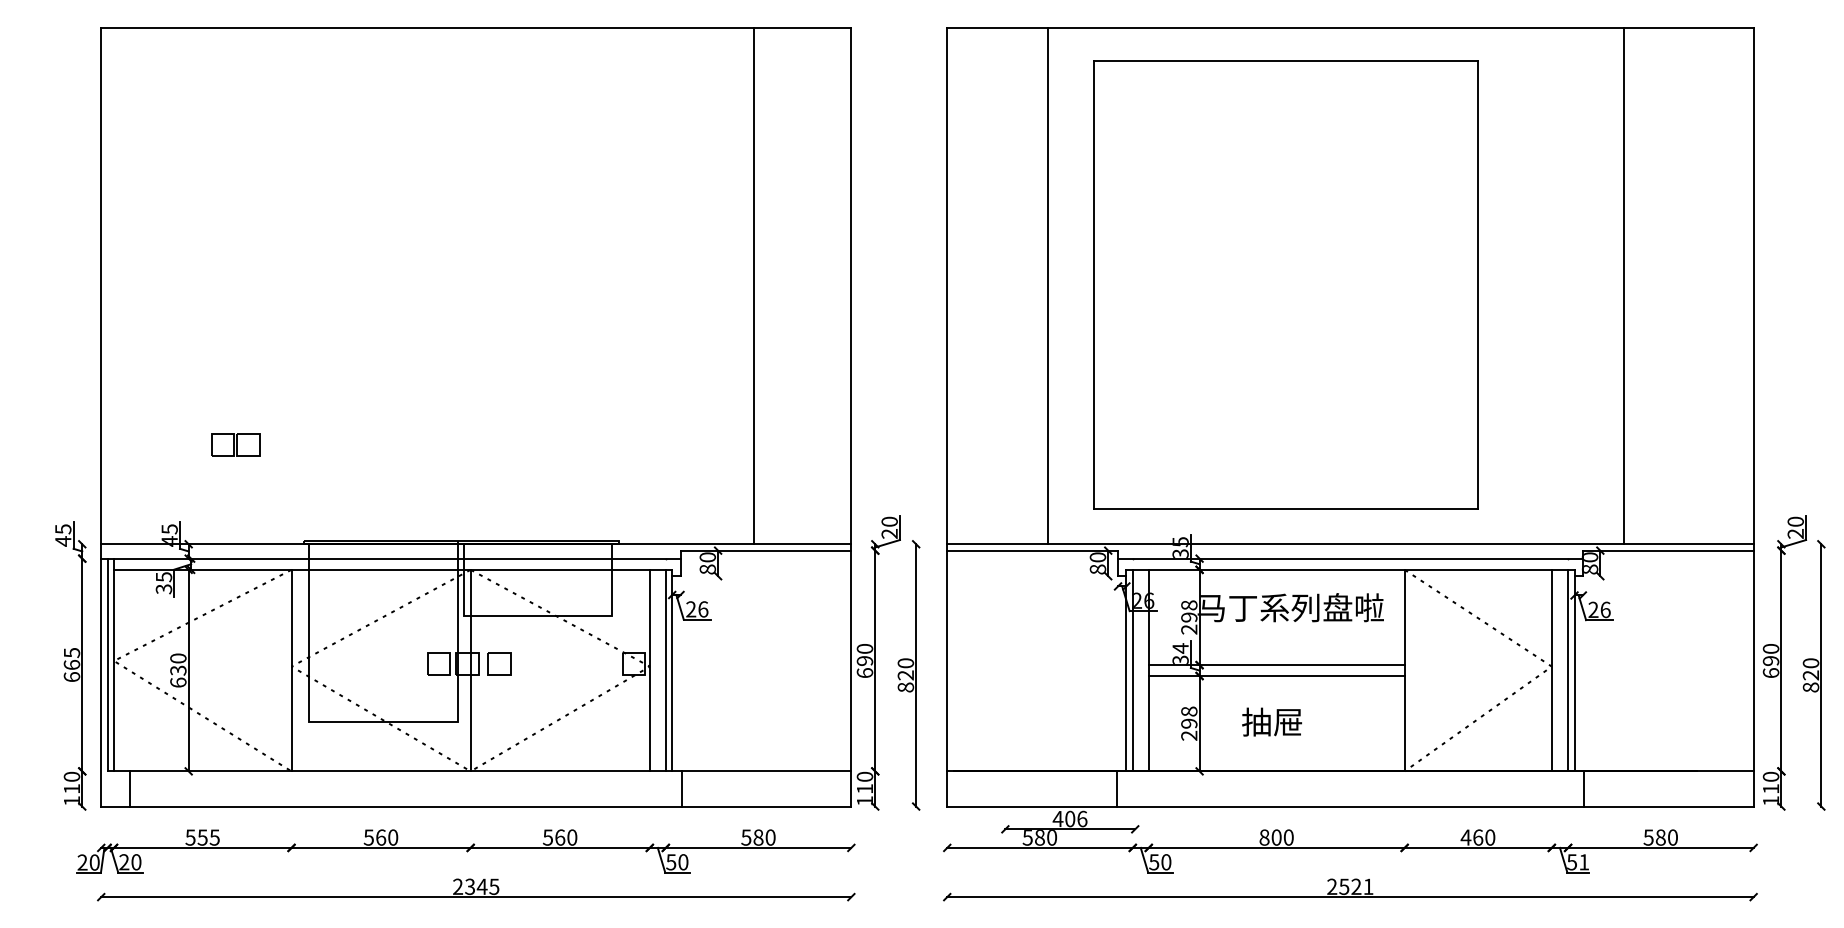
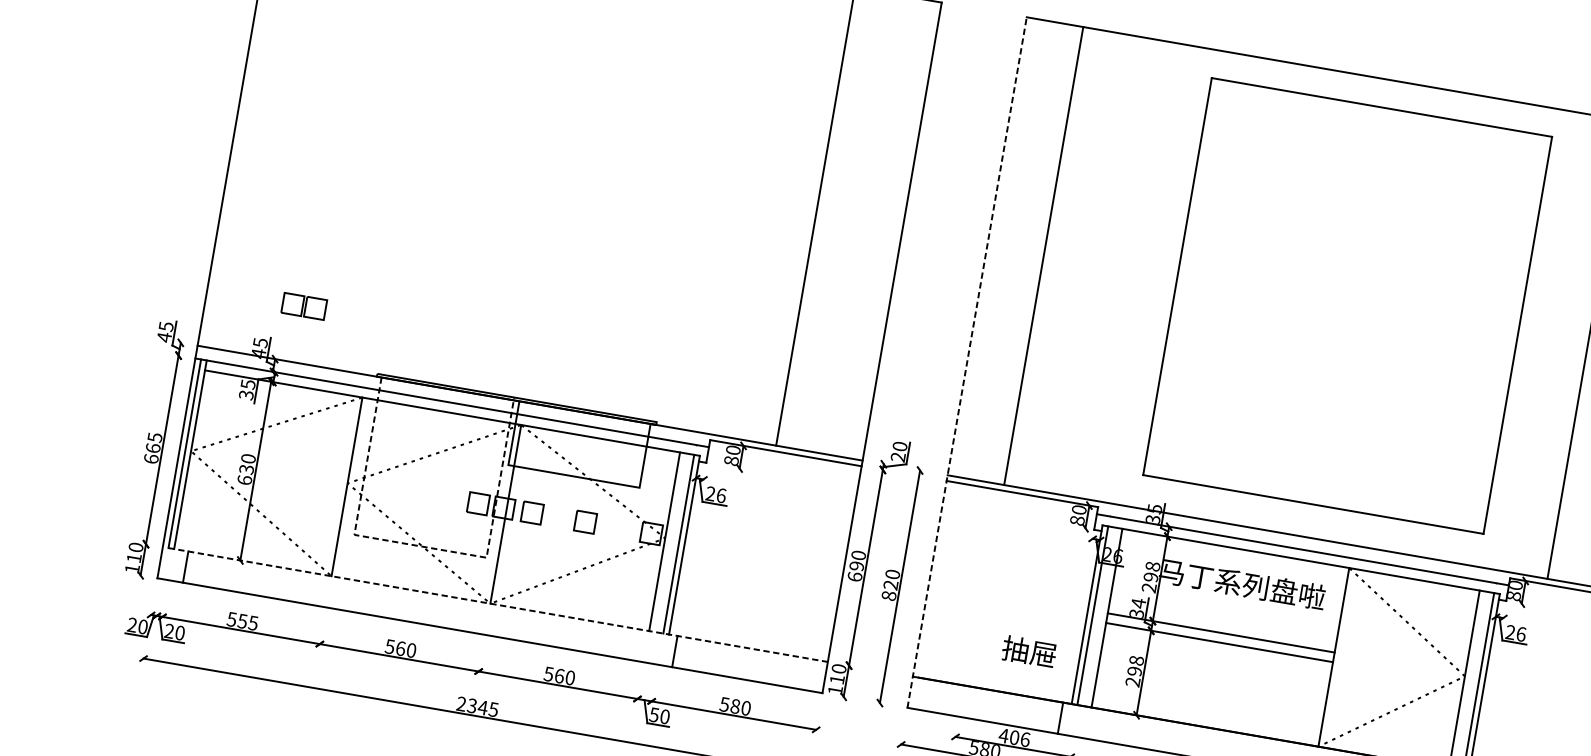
part: (1285, 284) -> (1347, 305), moved
line: (1048, 285) -> (1044, 255), moved
line: (947, 416) -> (967, 362), solid -> dashed
part: (235, 444) -> (304, 305), moved
part: (559, 663) -> (585, 521), added
line: (385, 721) -> (422, 546), solid -> dashed
text: (1271, 721) -> (1028, 651), moved
line: (479, 771) -> (498, 605), solid -> dashed

